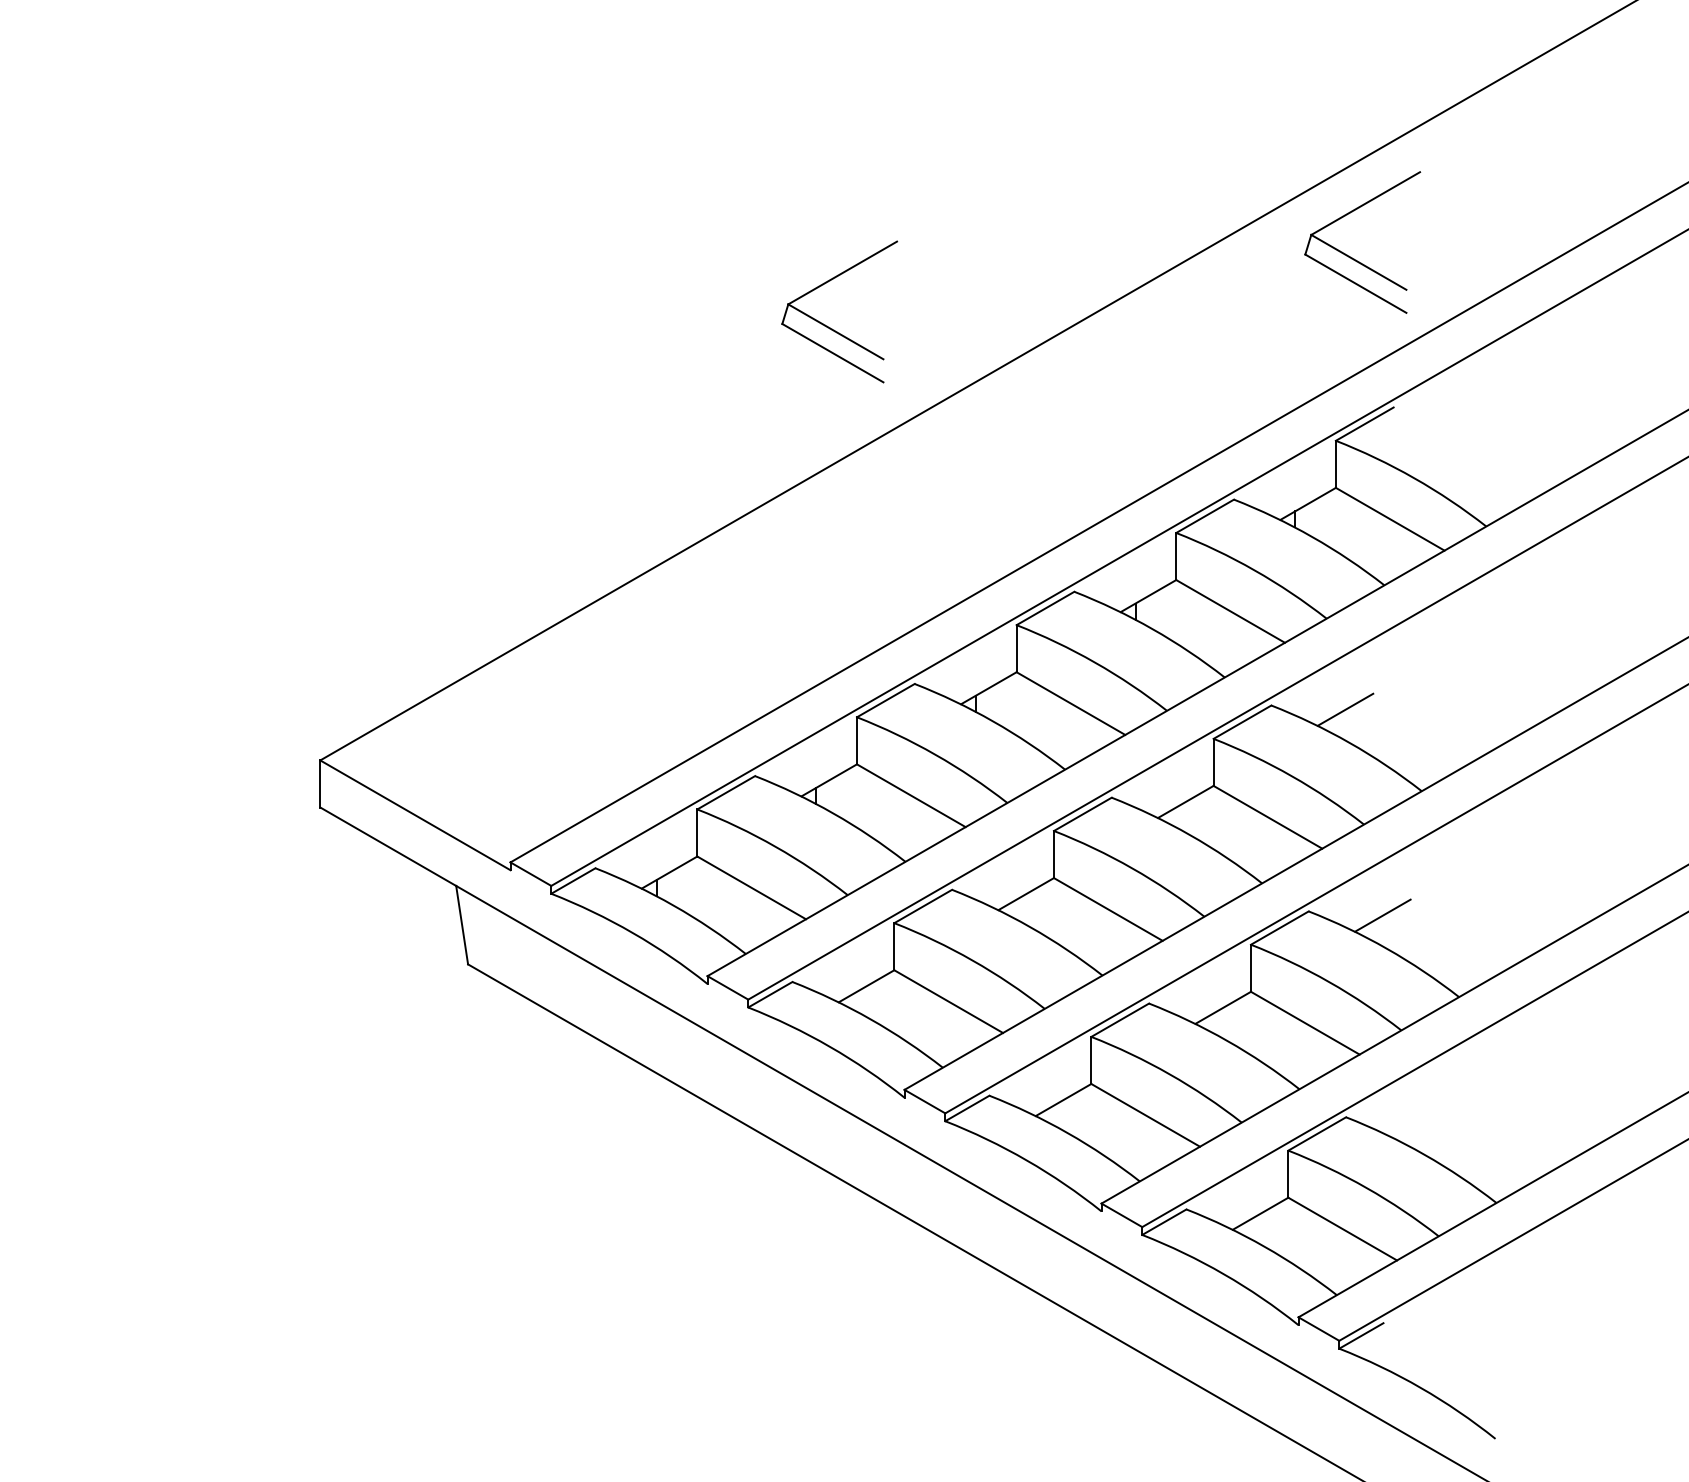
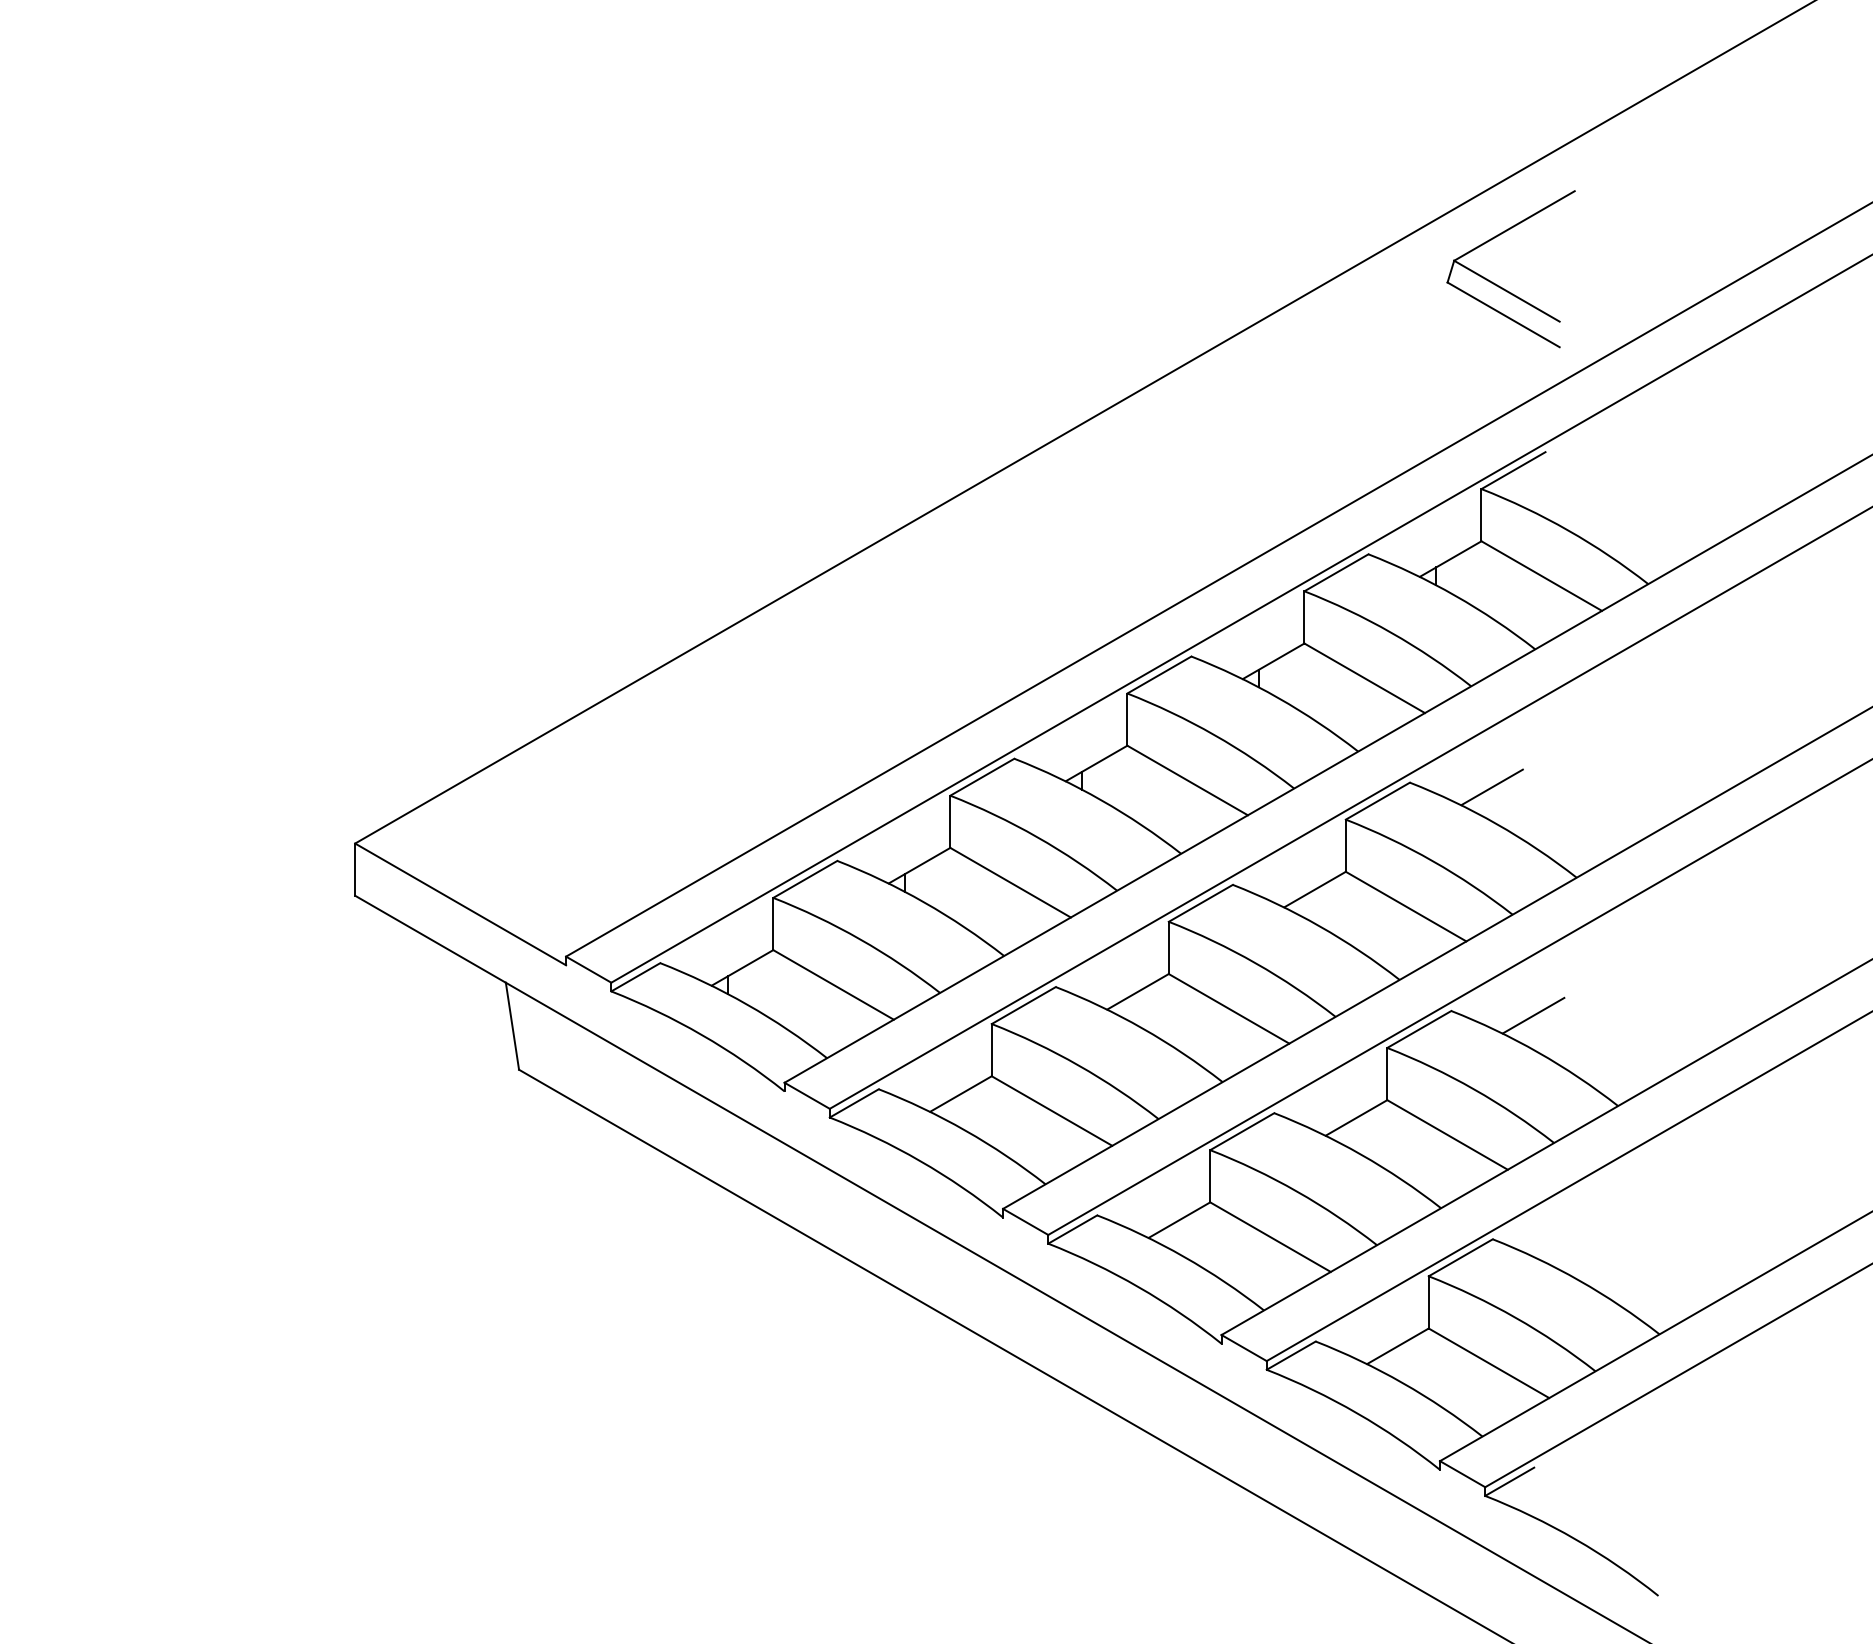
part: (829, 326) -> (919, 362), removed

